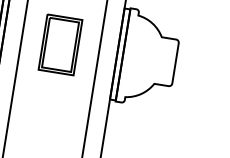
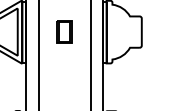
part: (60, 45) -> (64, 32), size x0.6

